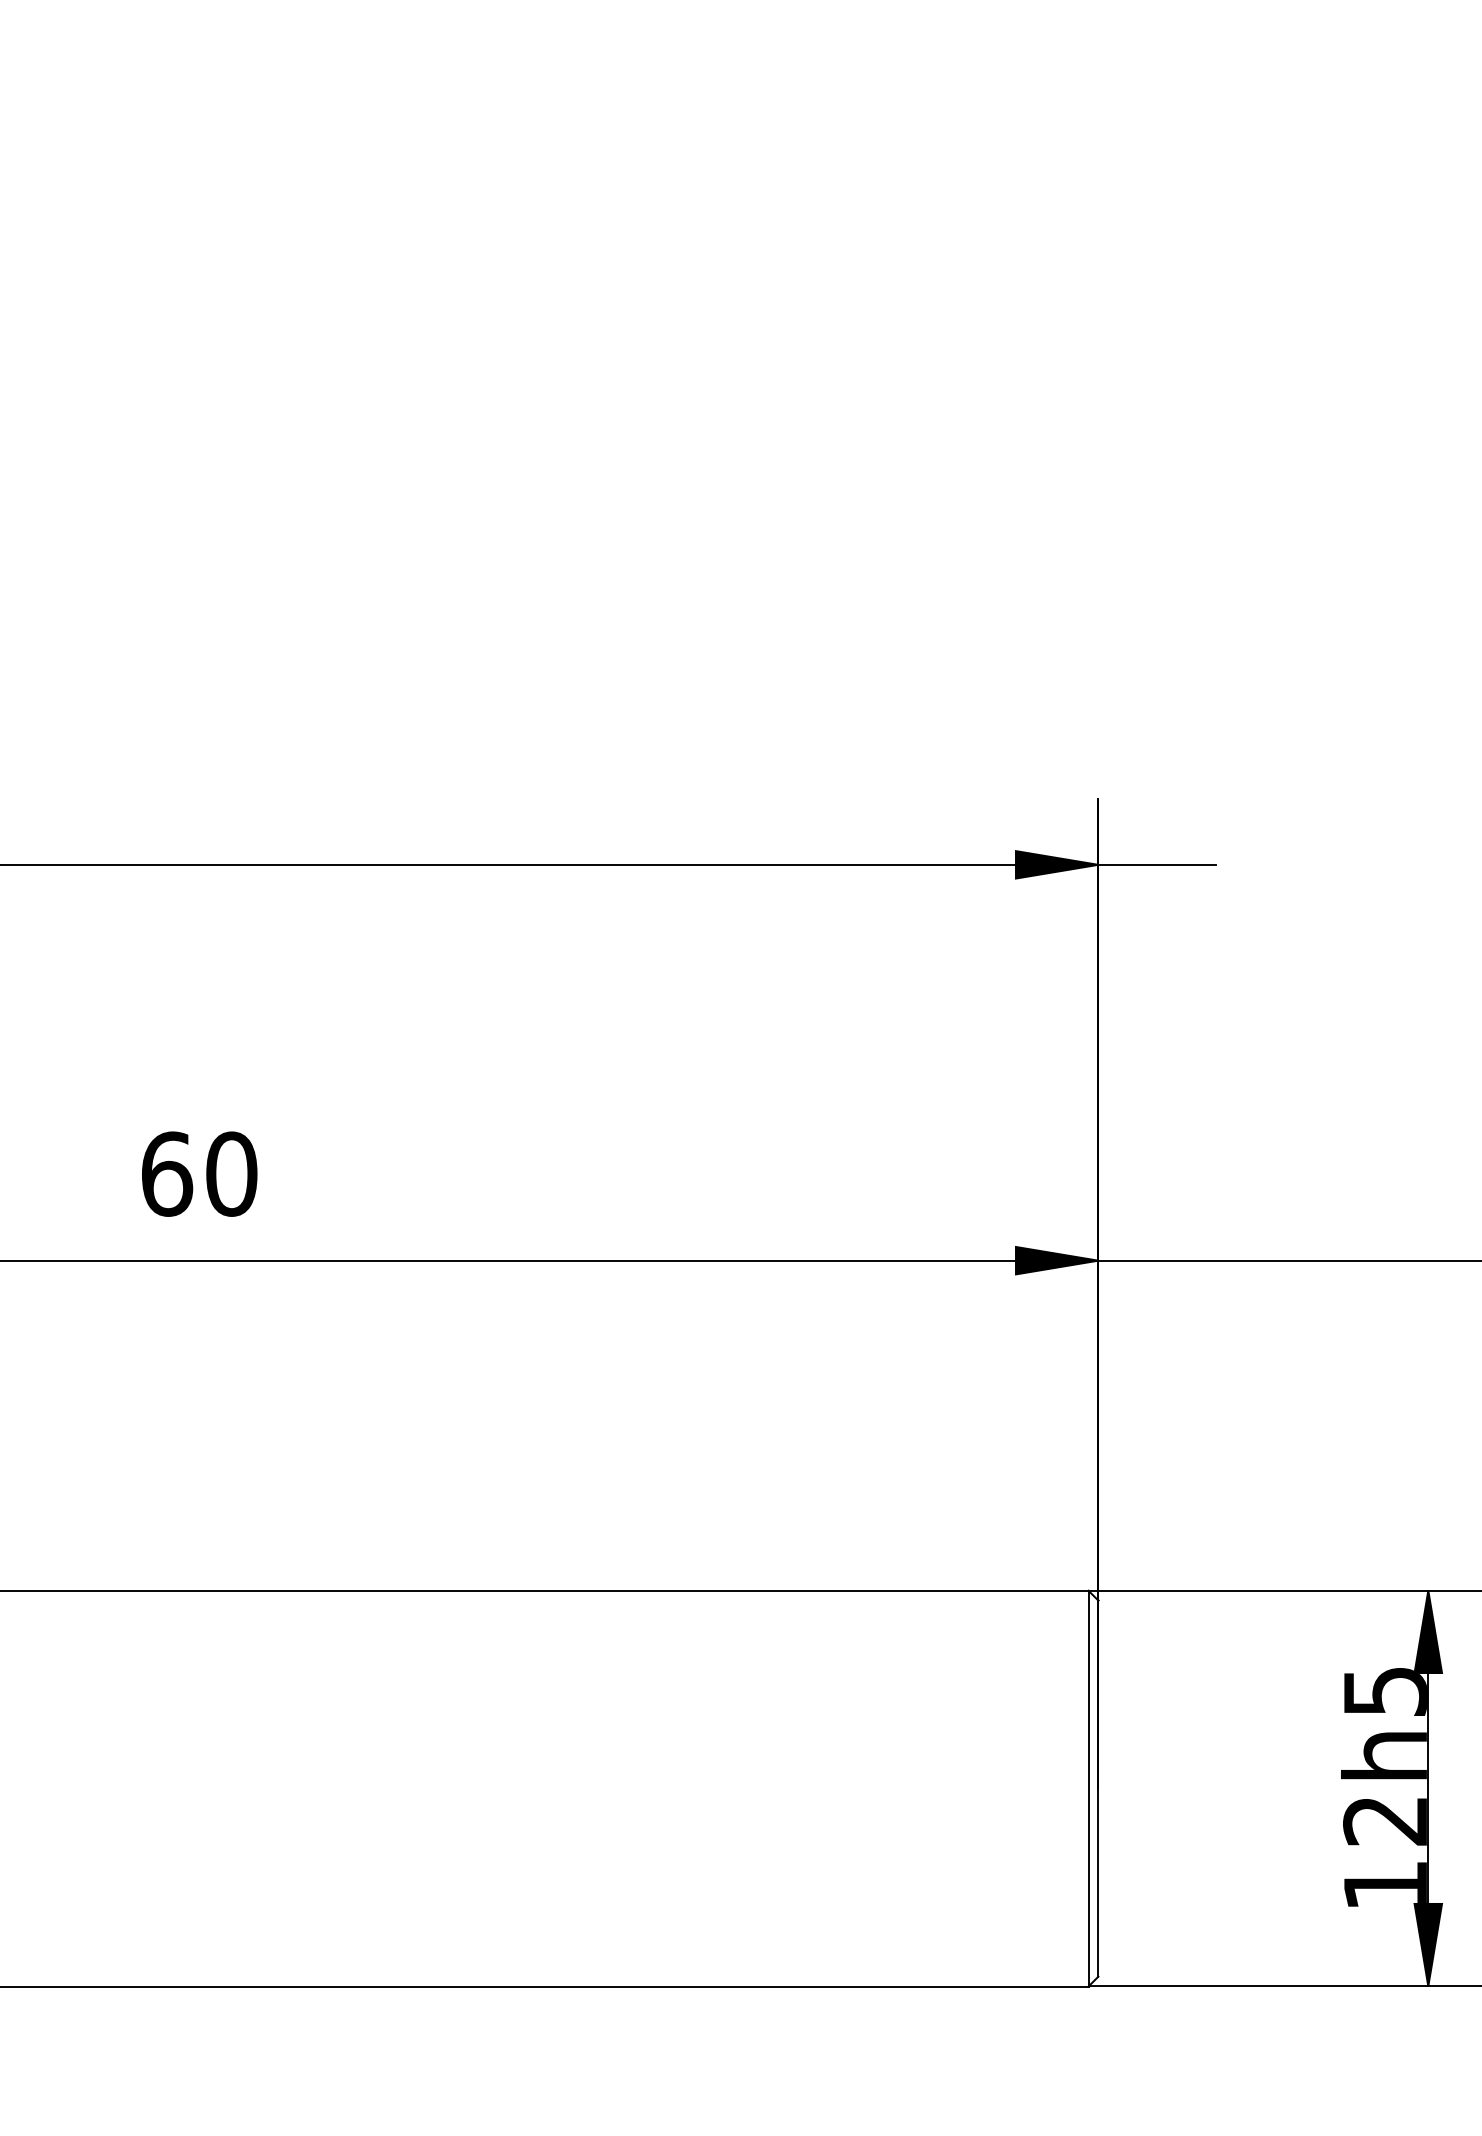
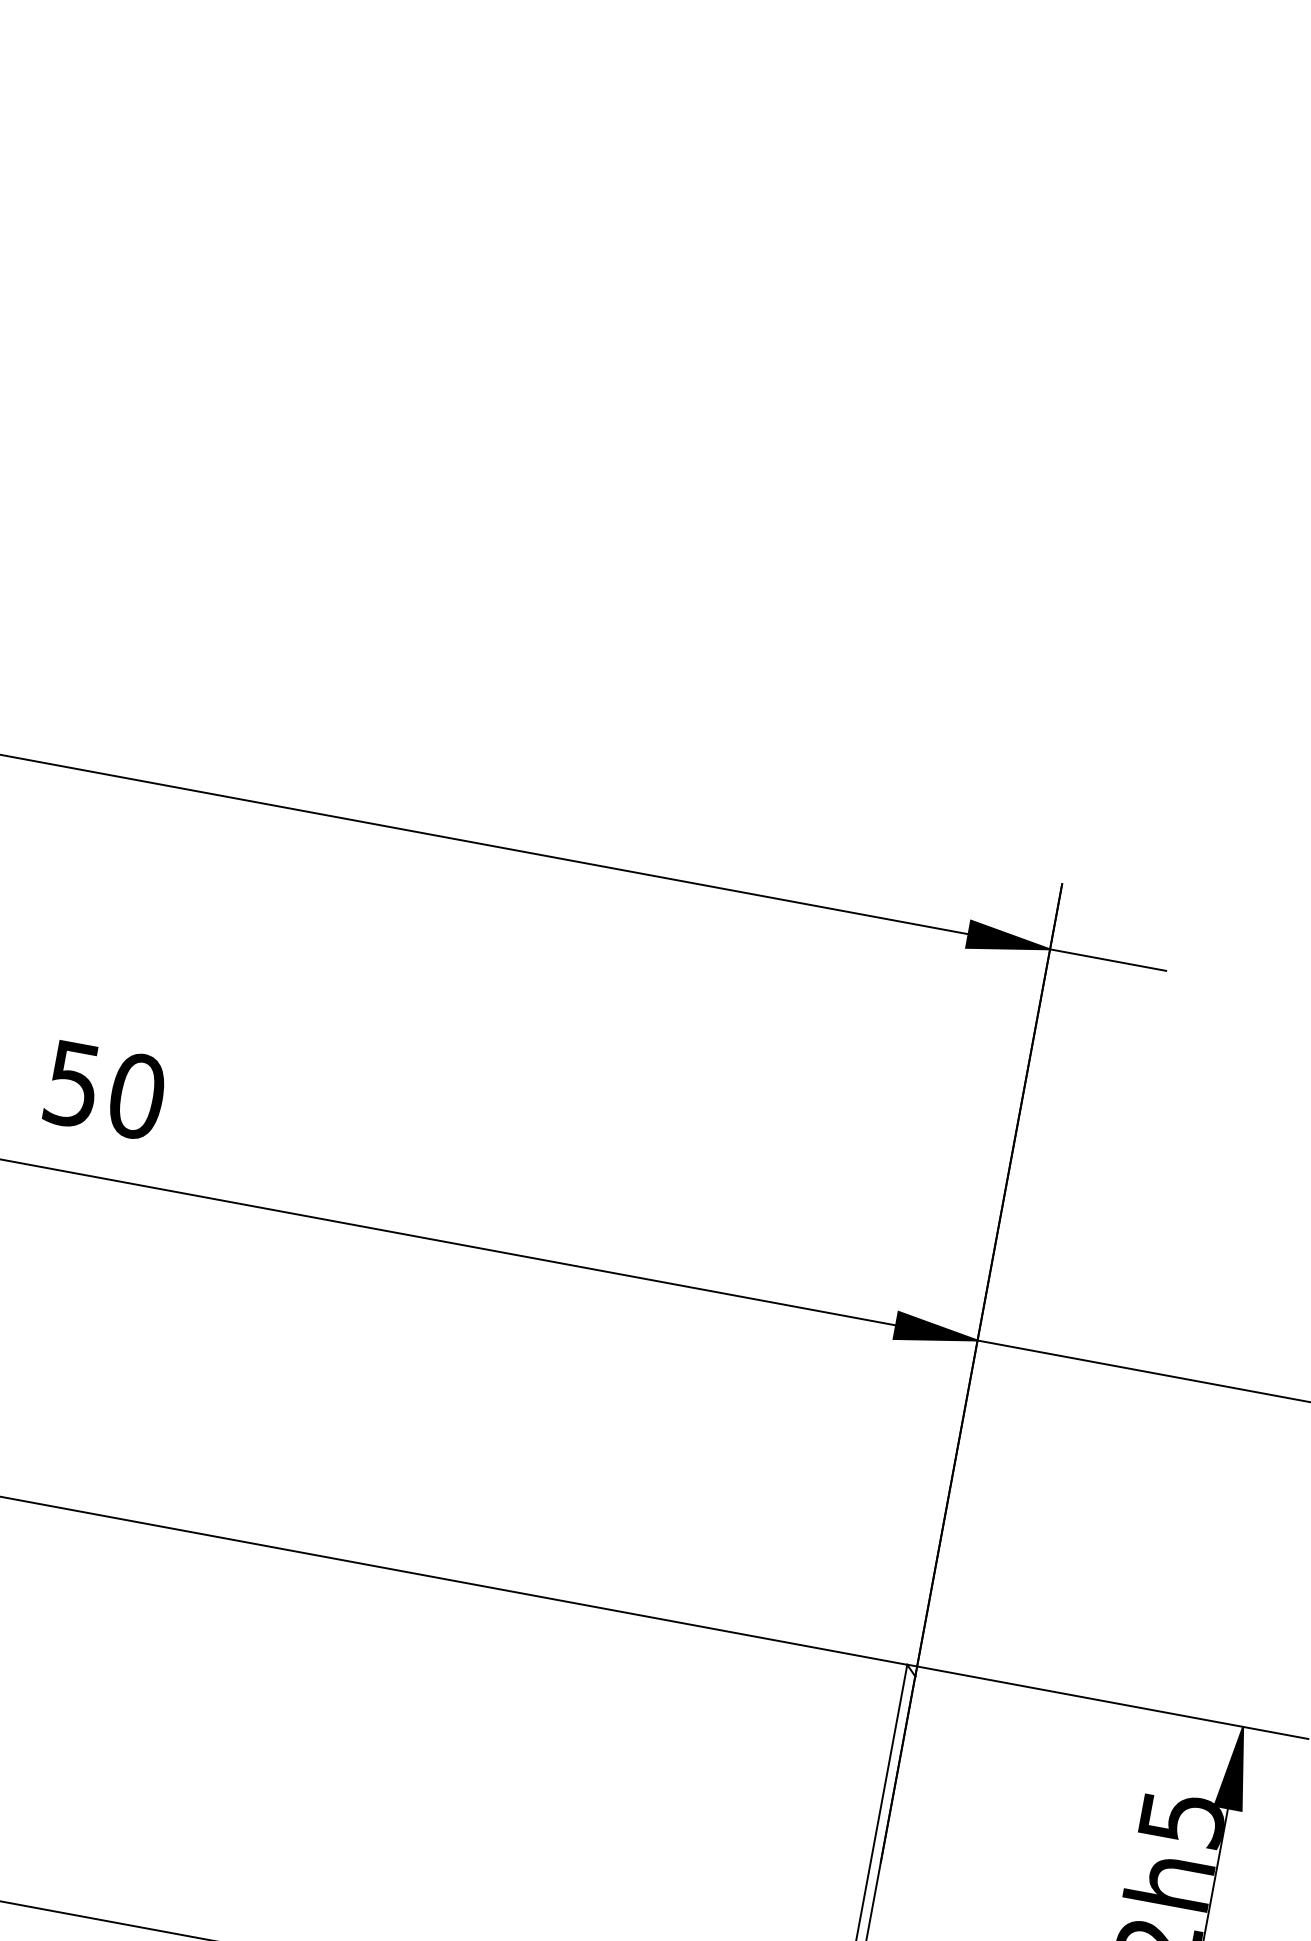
text: (167, 1173) -> (73, 1083), 60 -> 50

